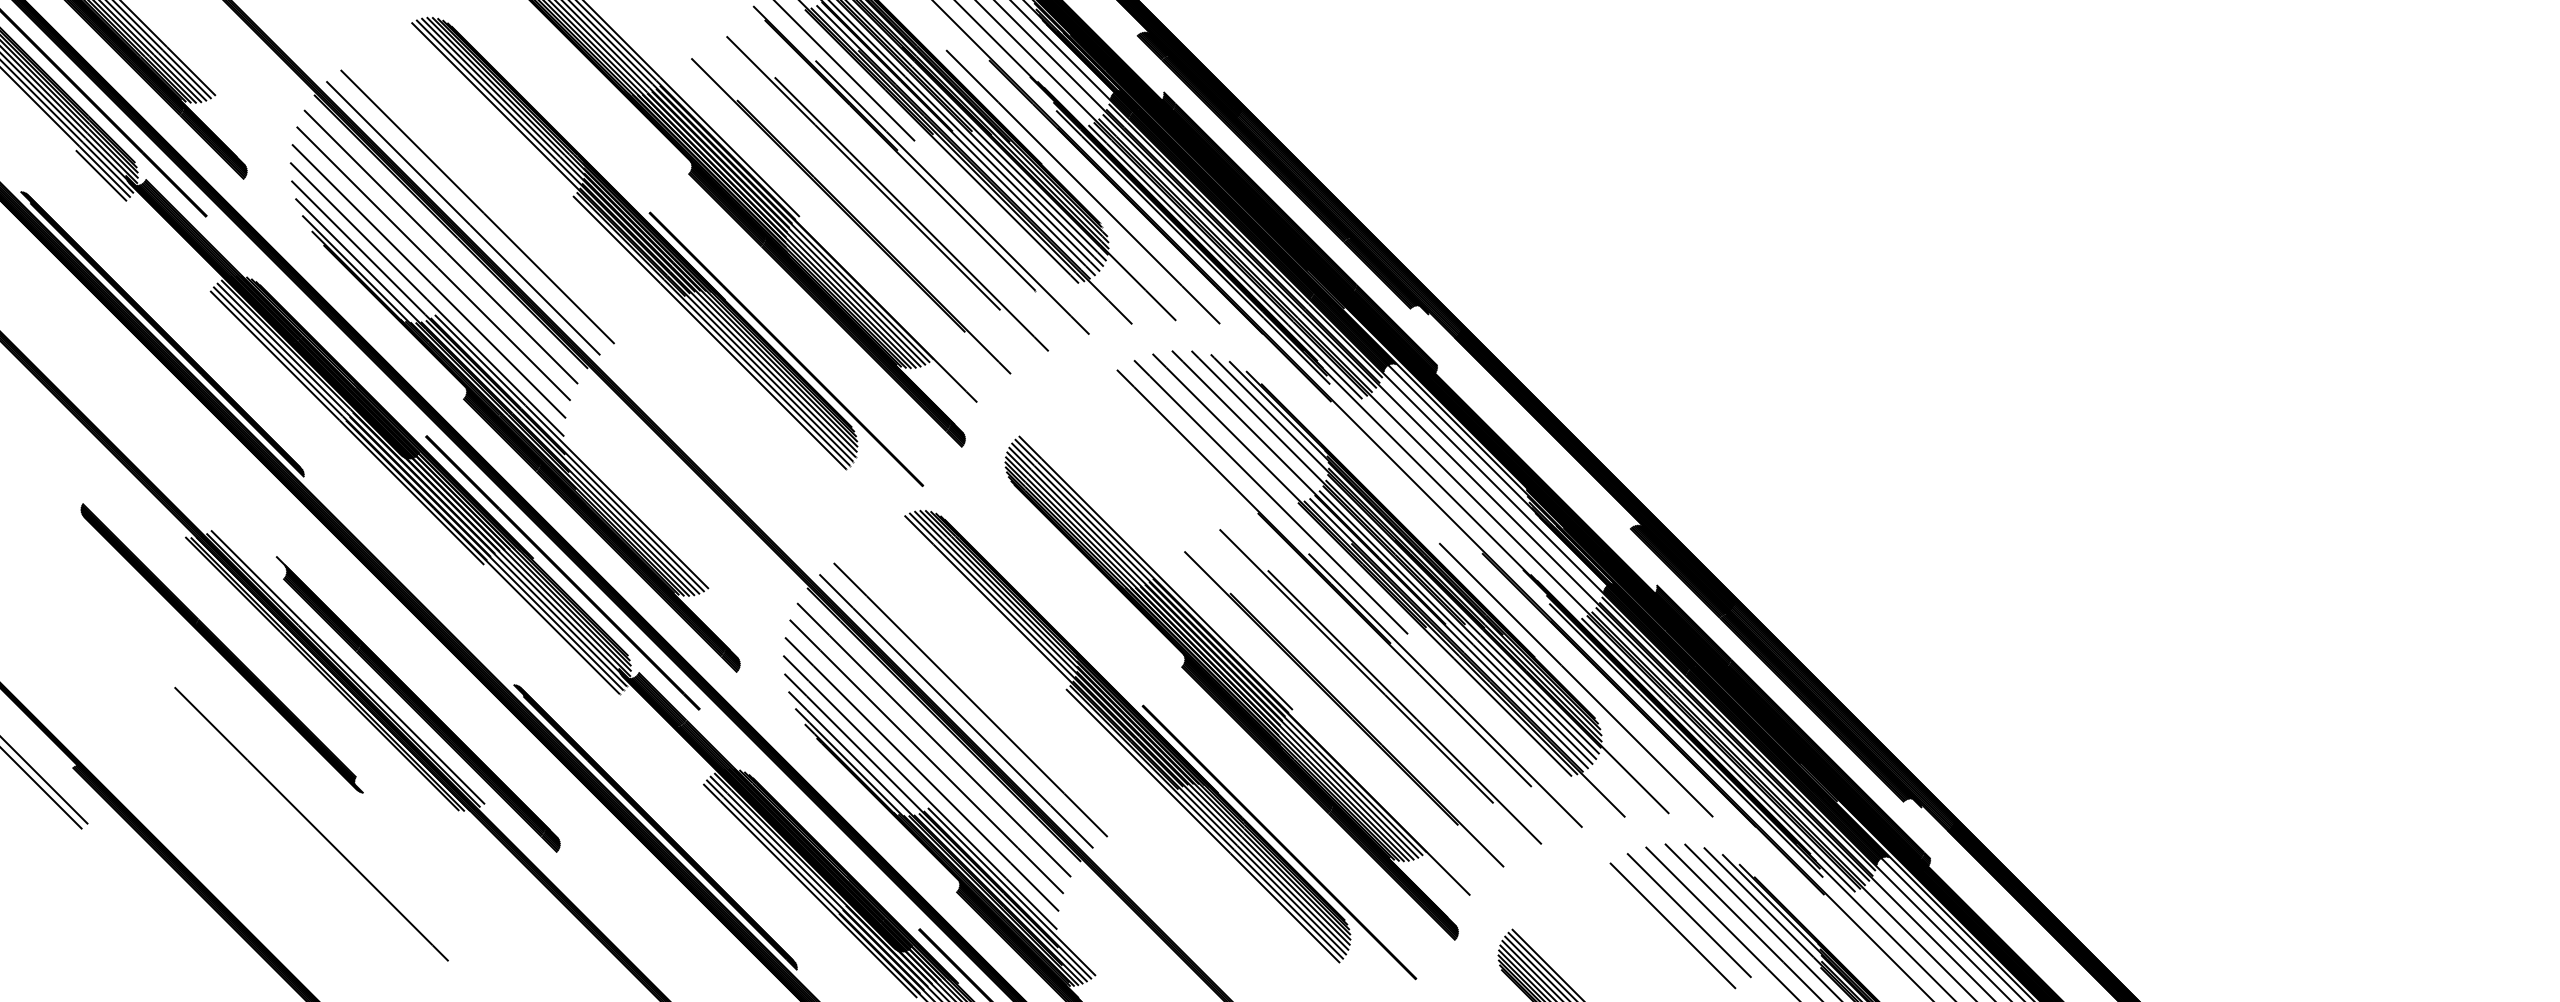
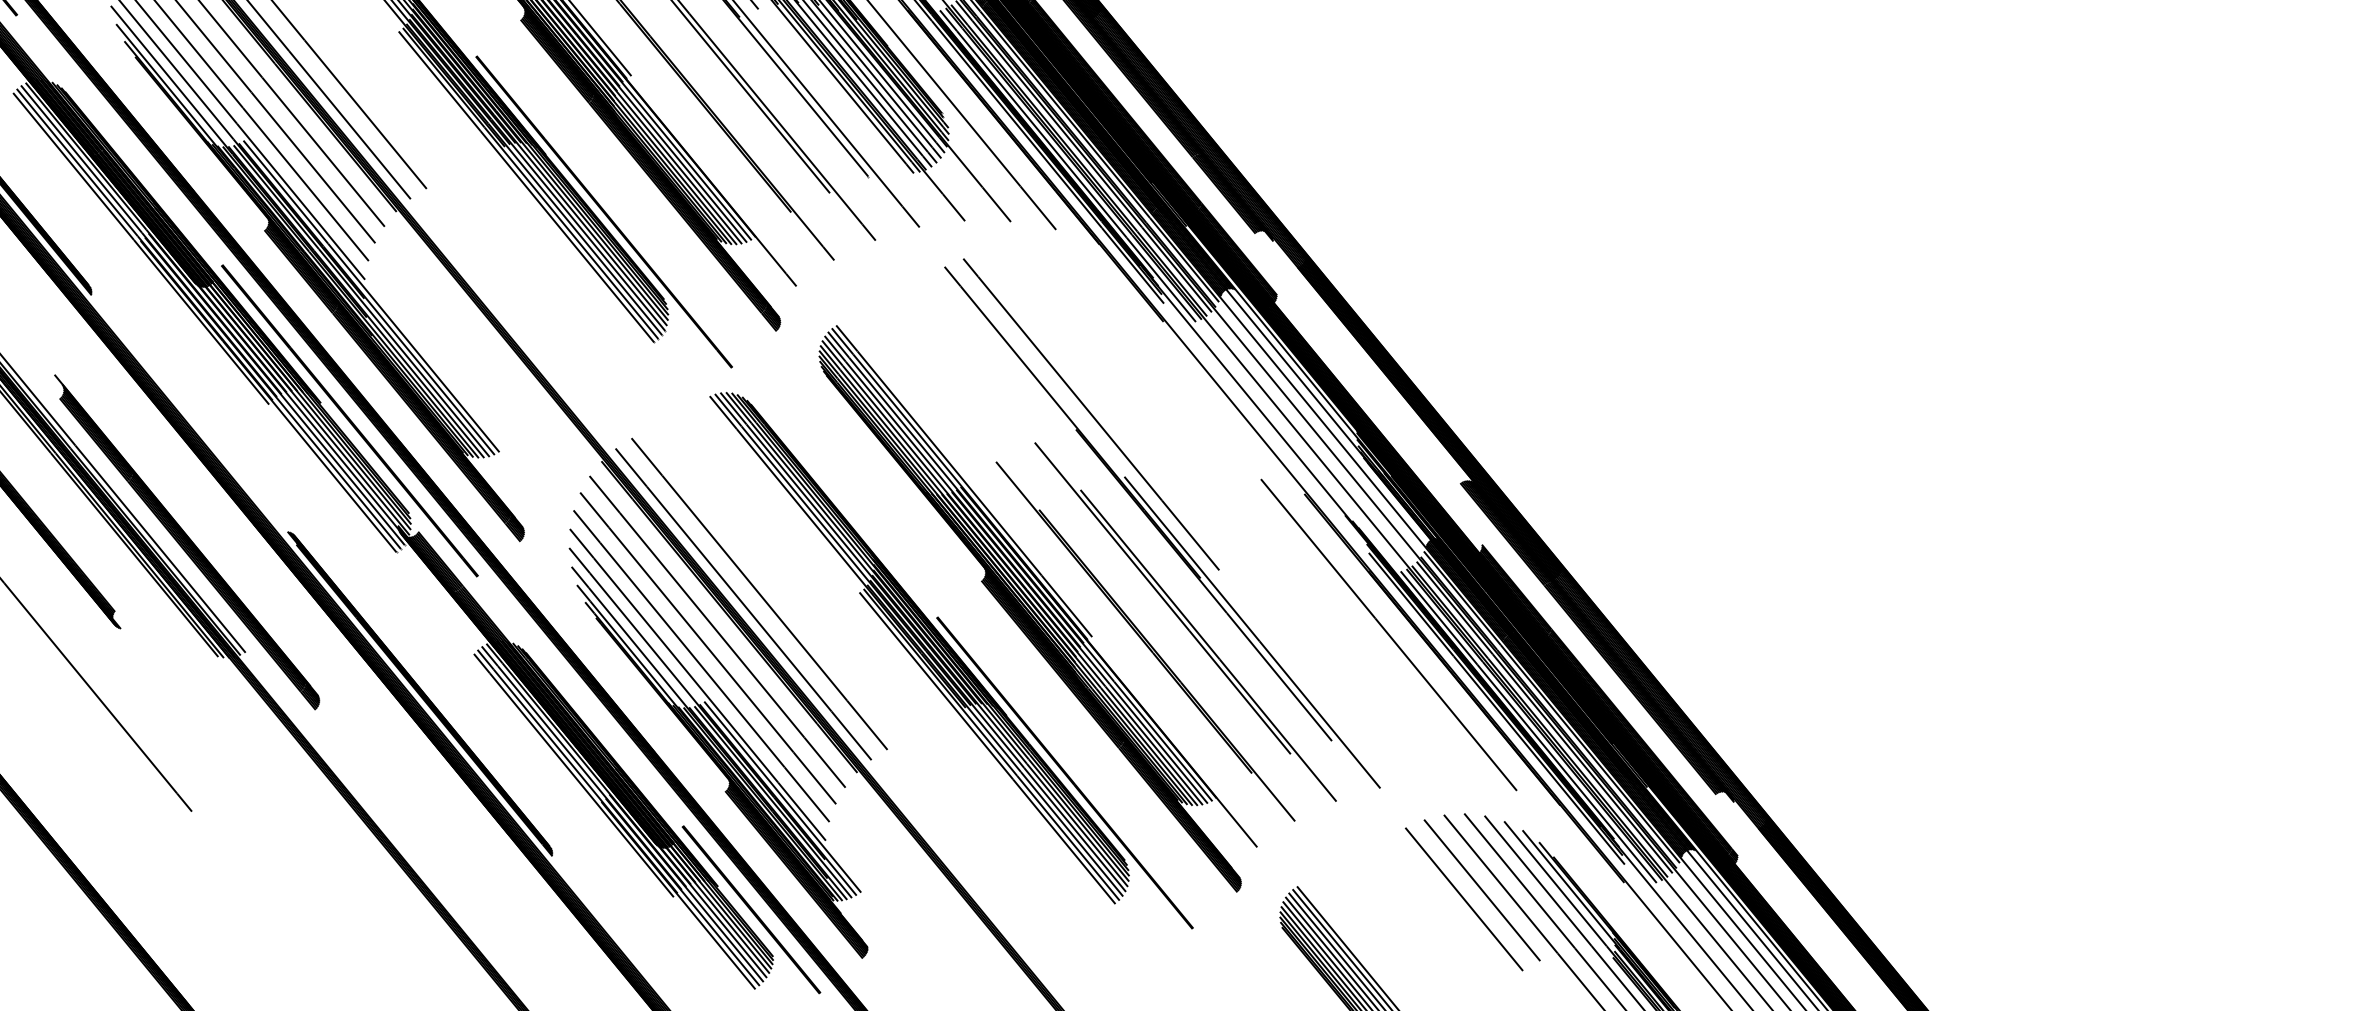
part: (1410, 583) -> (1227, 517), removed

